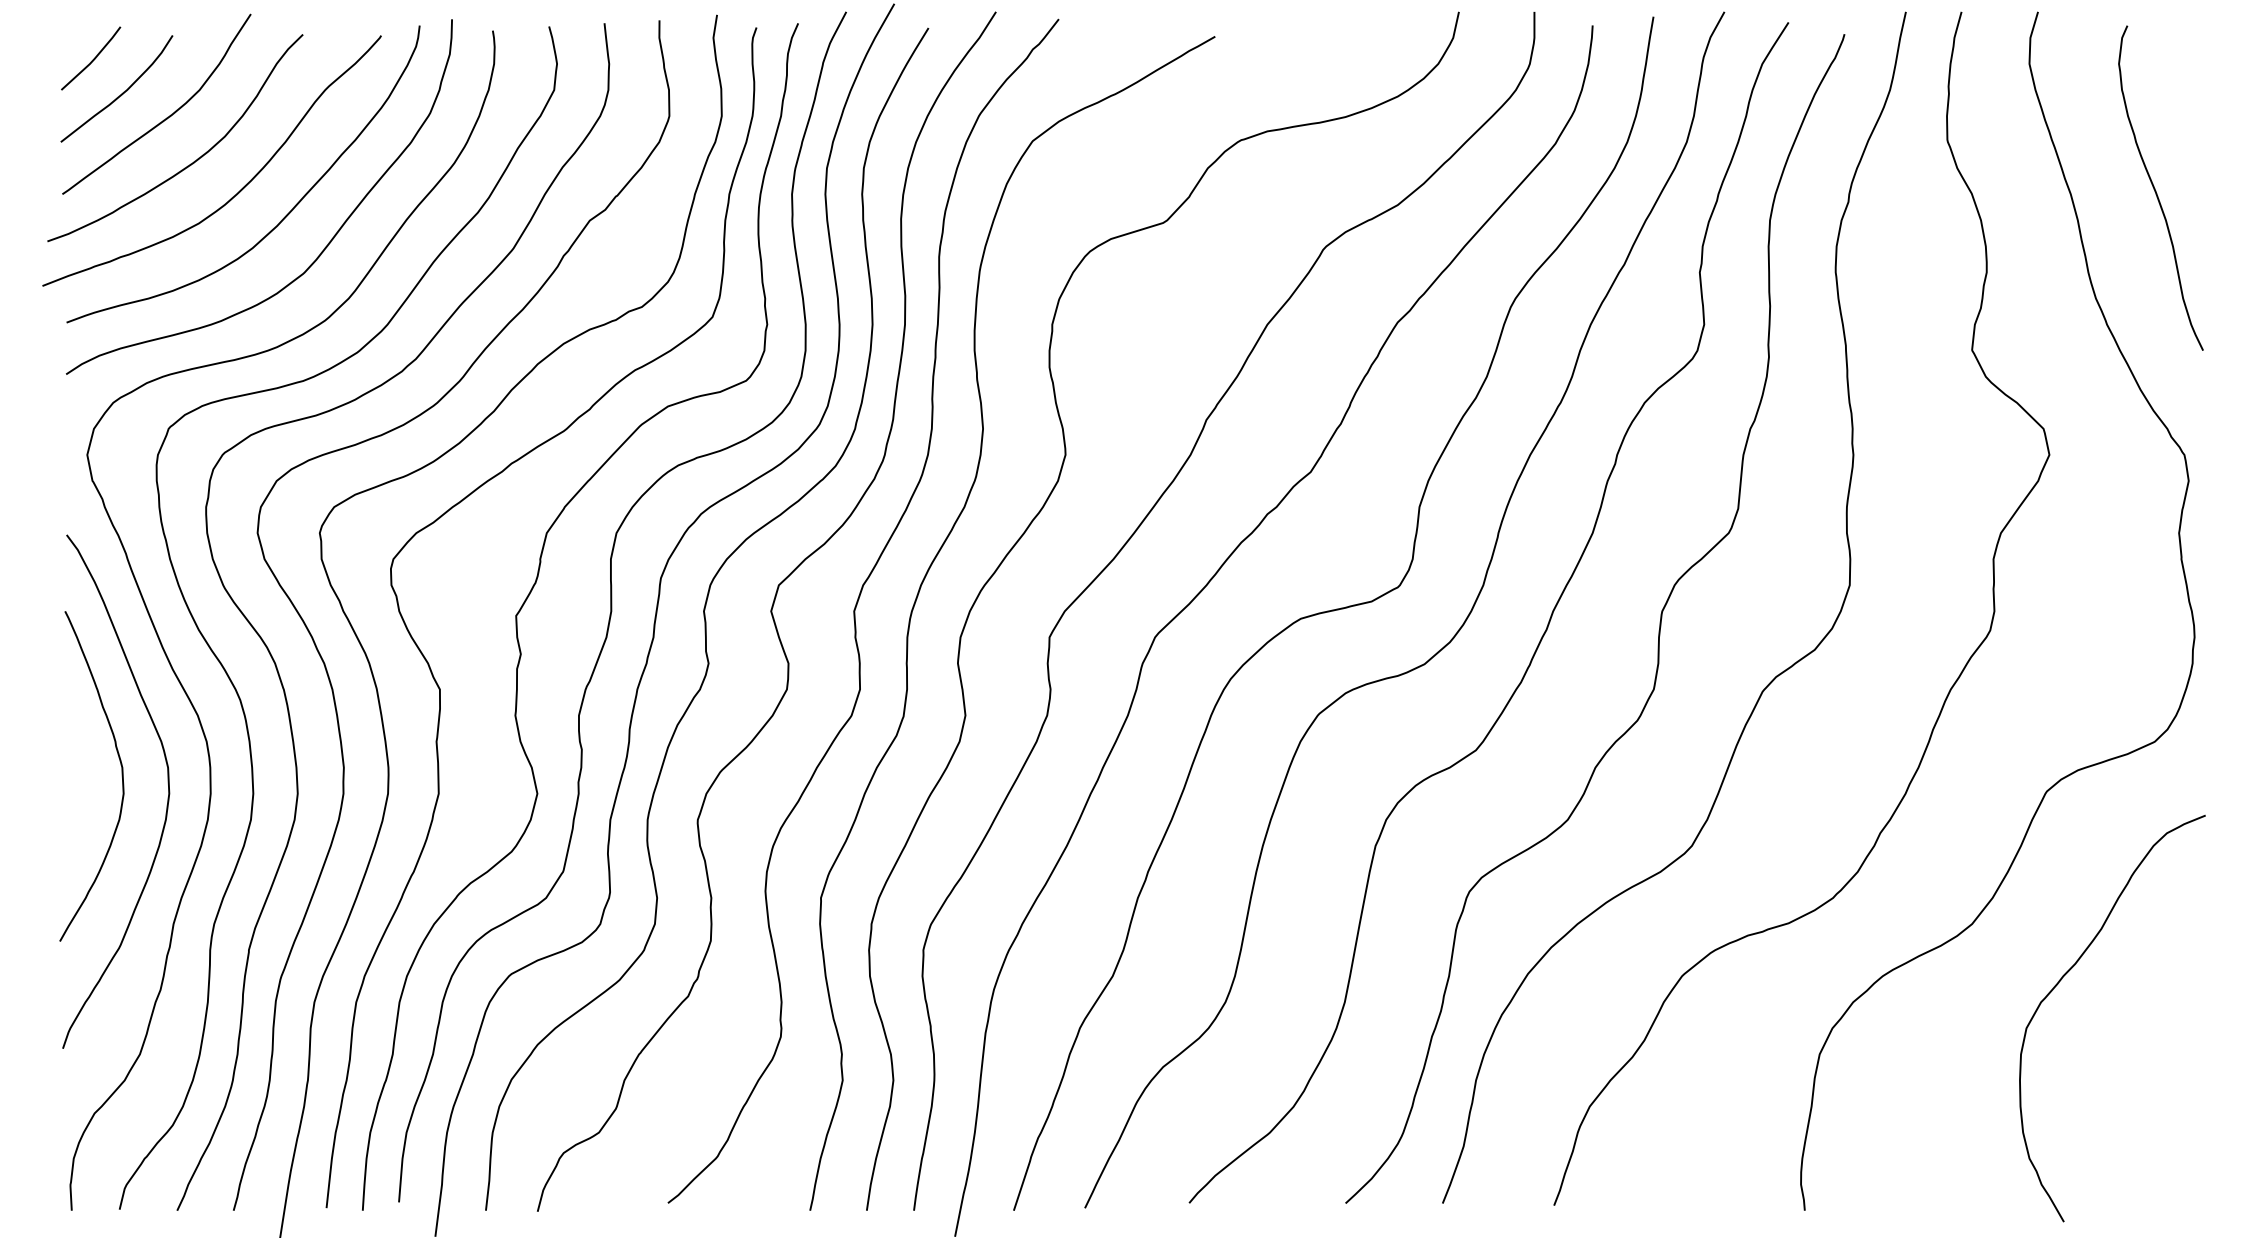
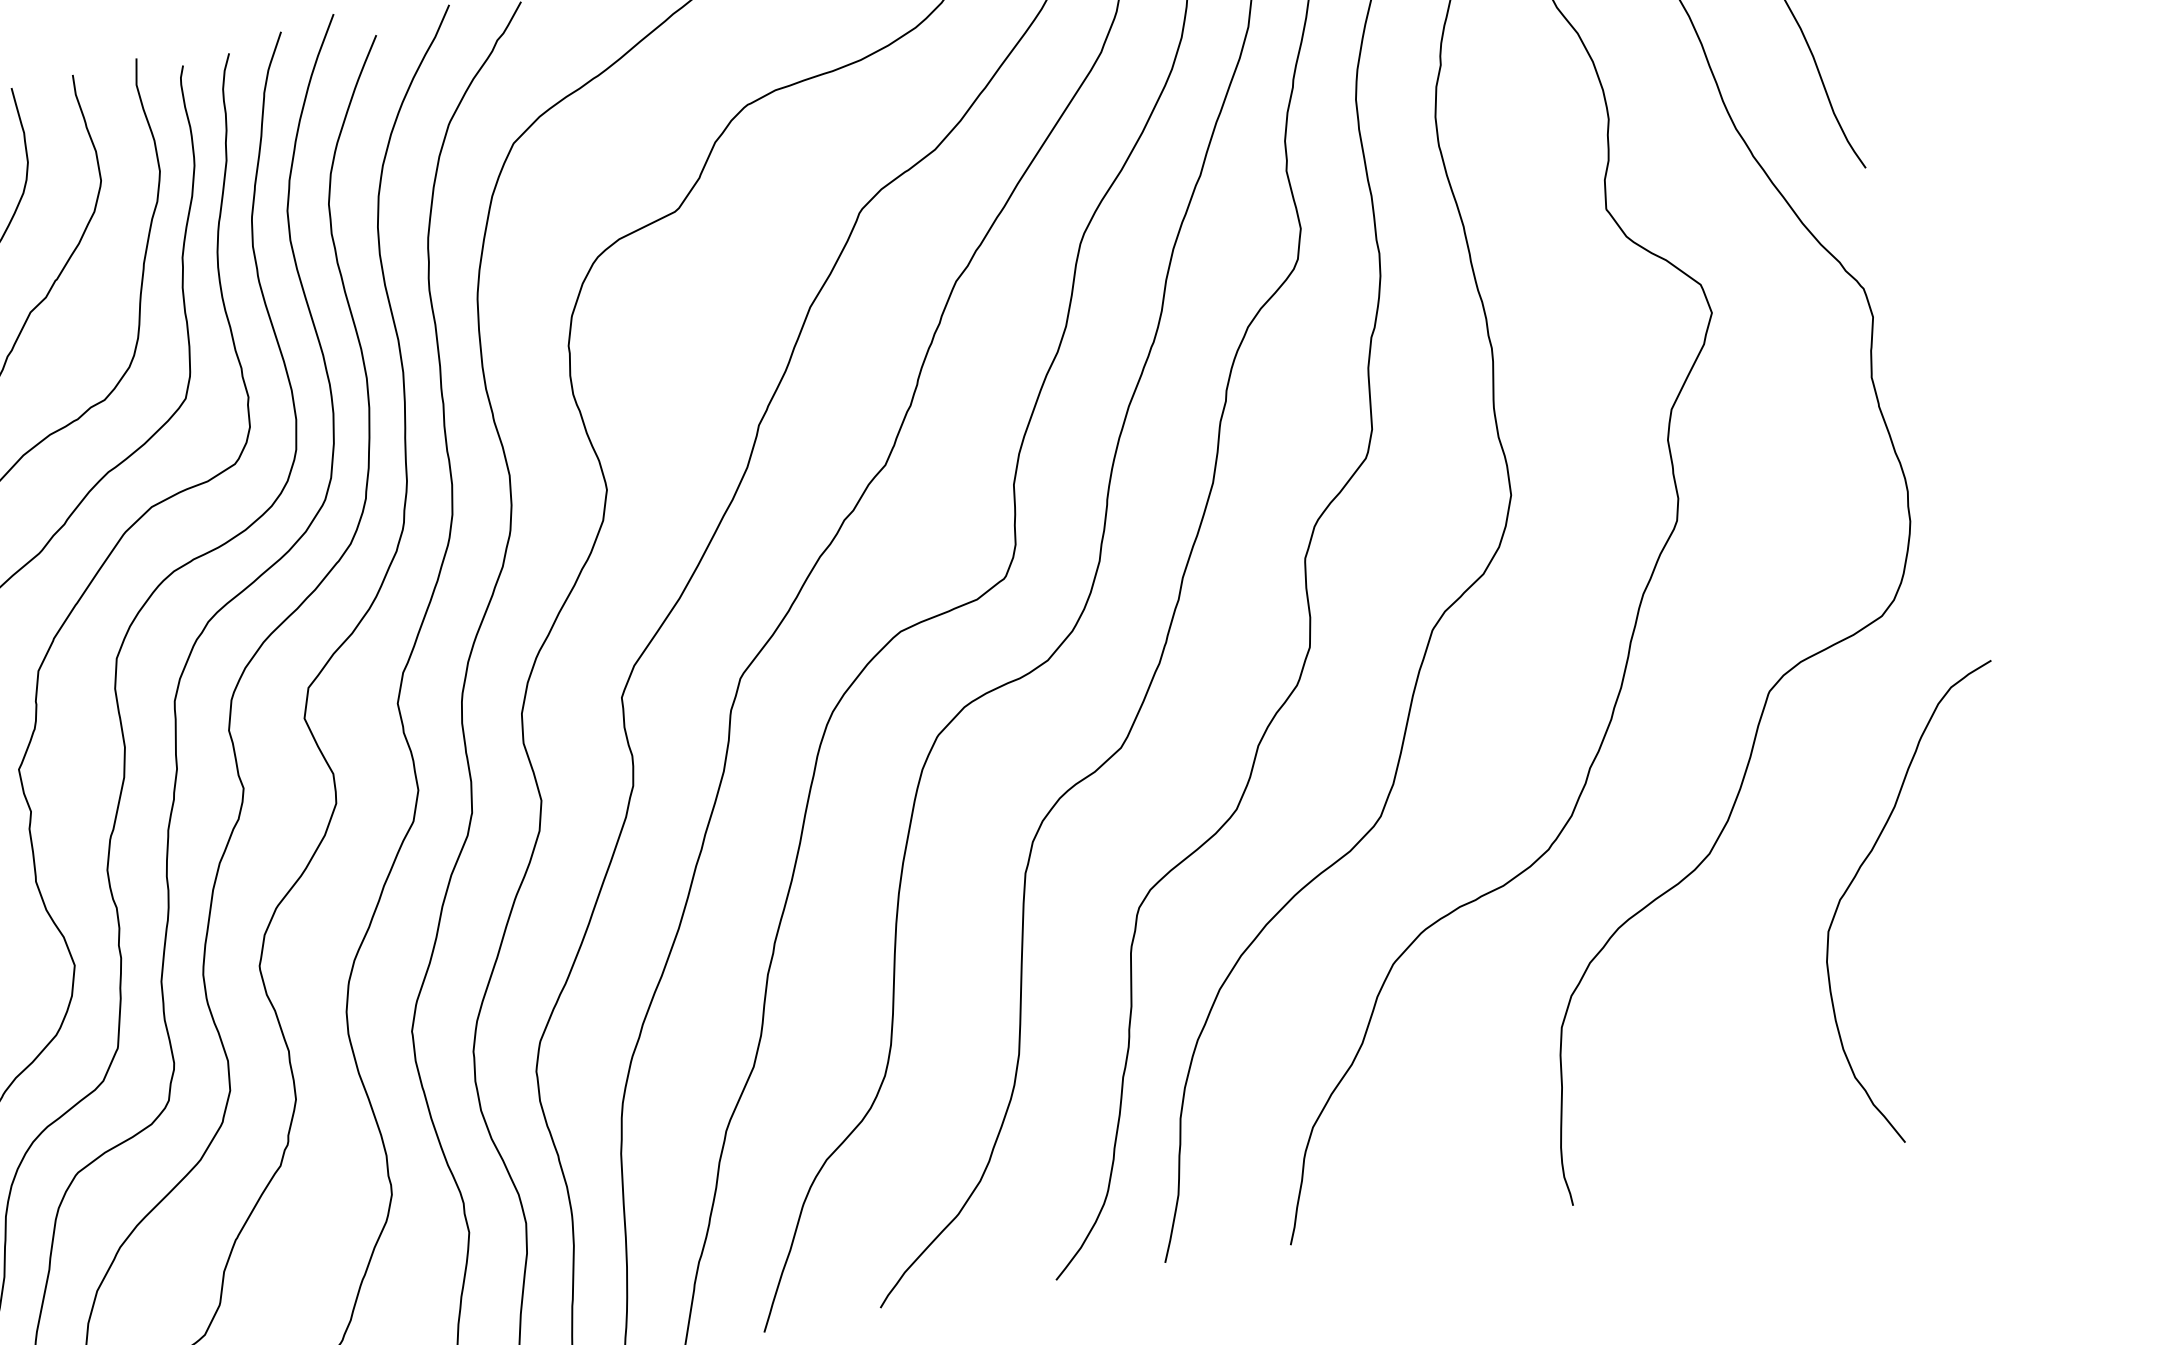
curve: (2062, 979) -> (1860, 870), moved

